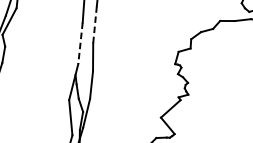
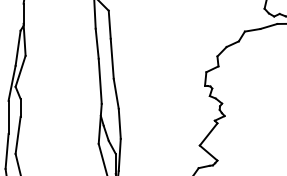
line: (95, 24) -> (112, 58), dashed -> solid
line: (80, 43) -> (100, 81), dashed -> solid

